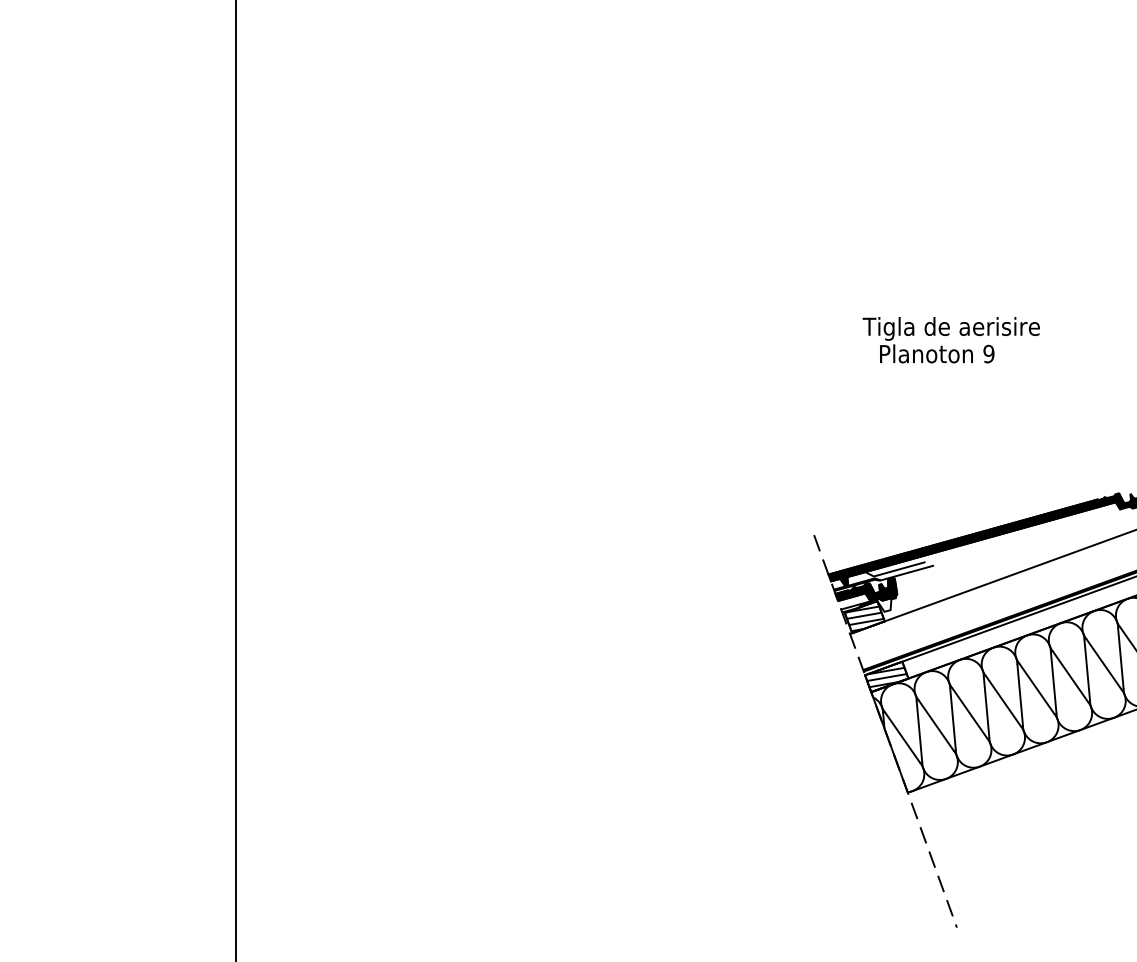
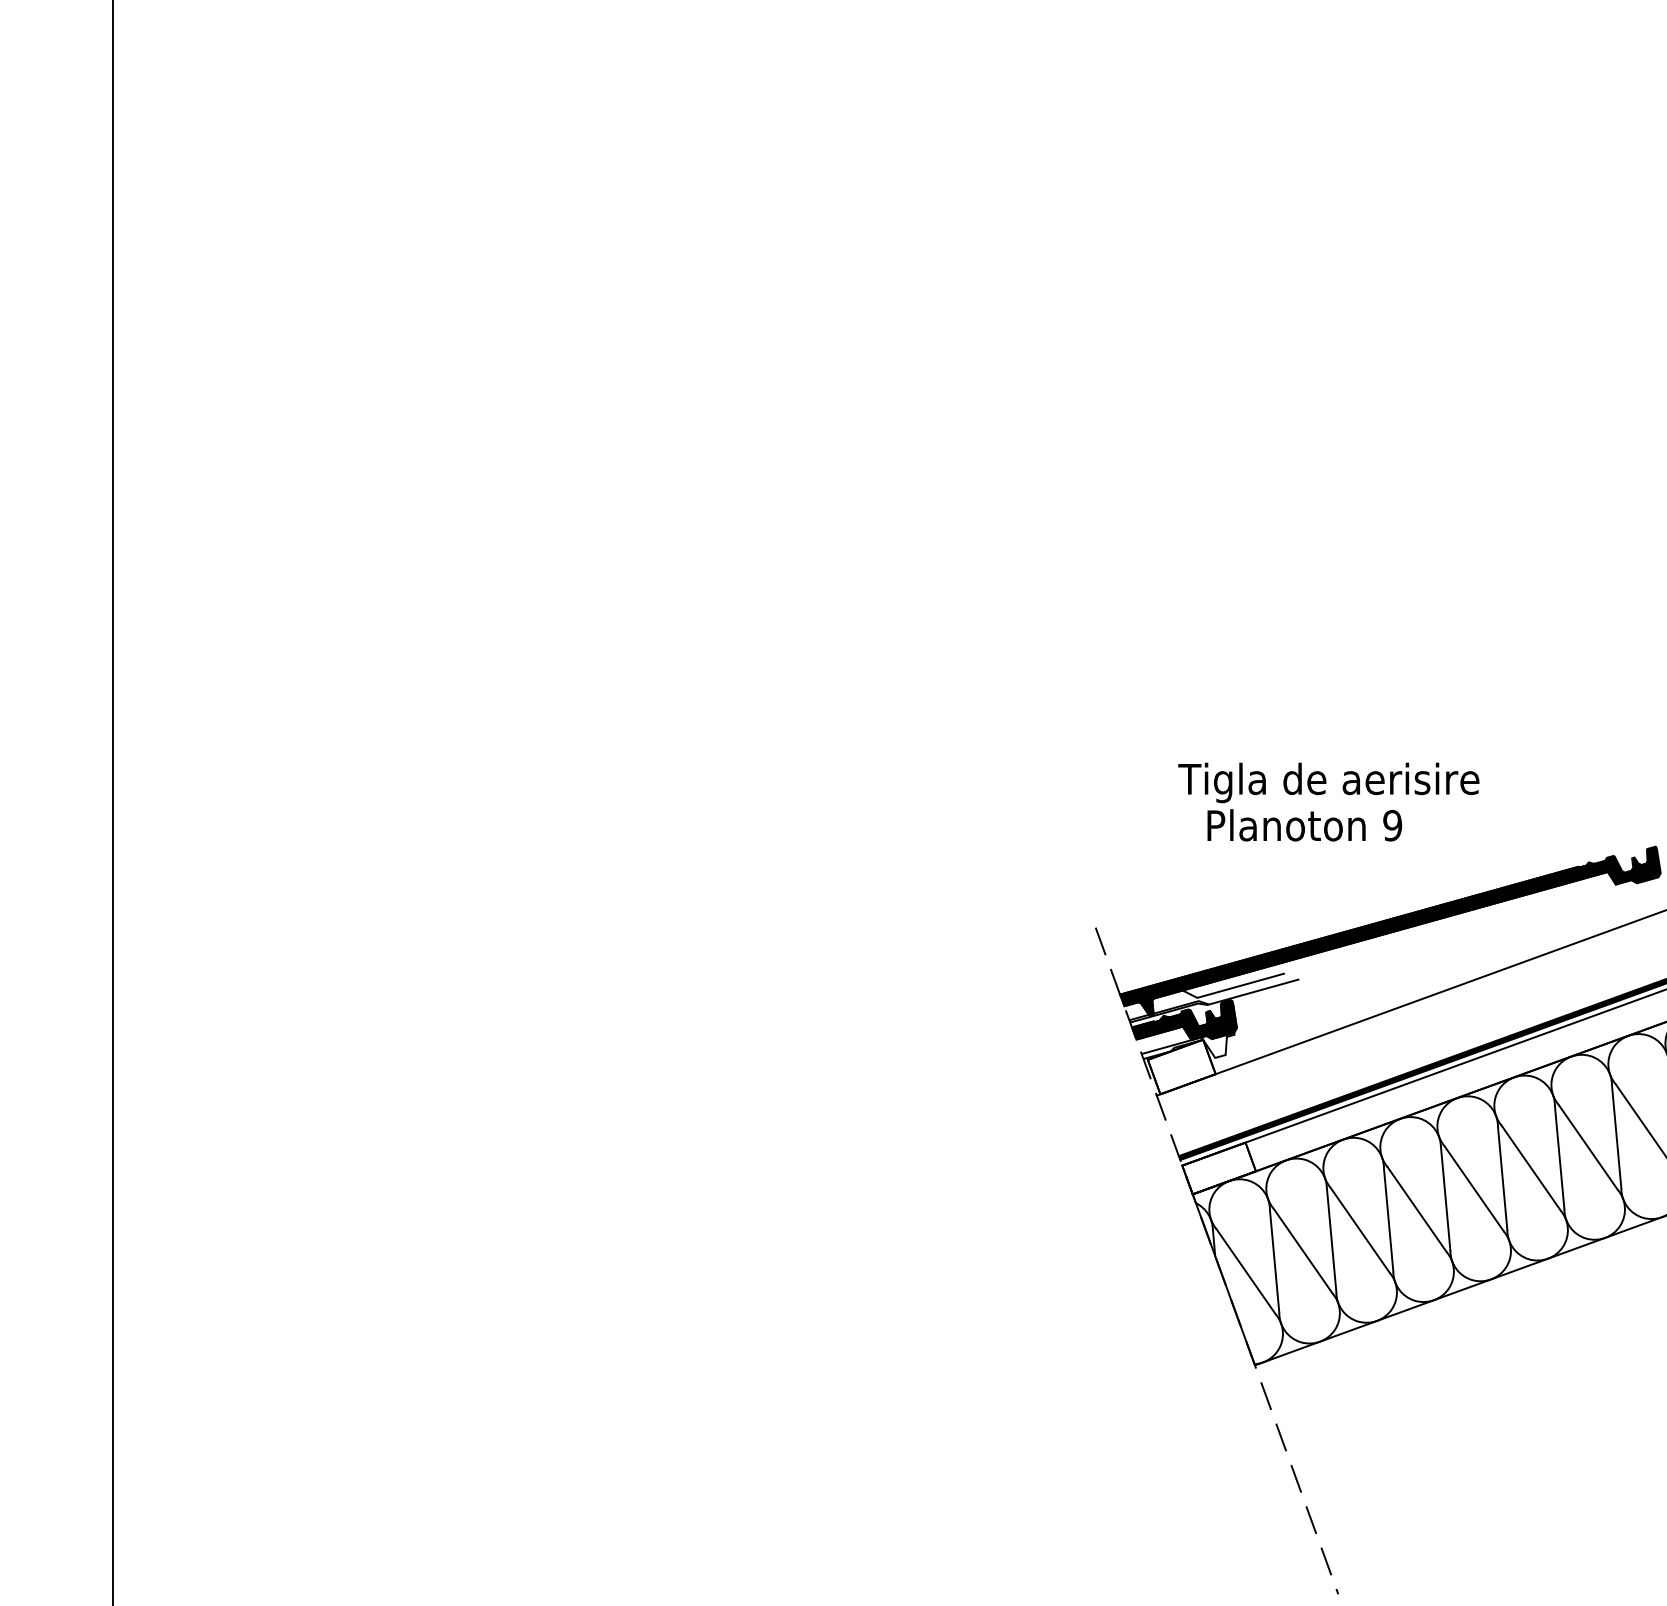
text: (950, 340) -> (1327, 802), moved
hatch: (864, 618) -> (1181, 1069), removed
hatch: (886, 677) -> (1218, 1169), removed

